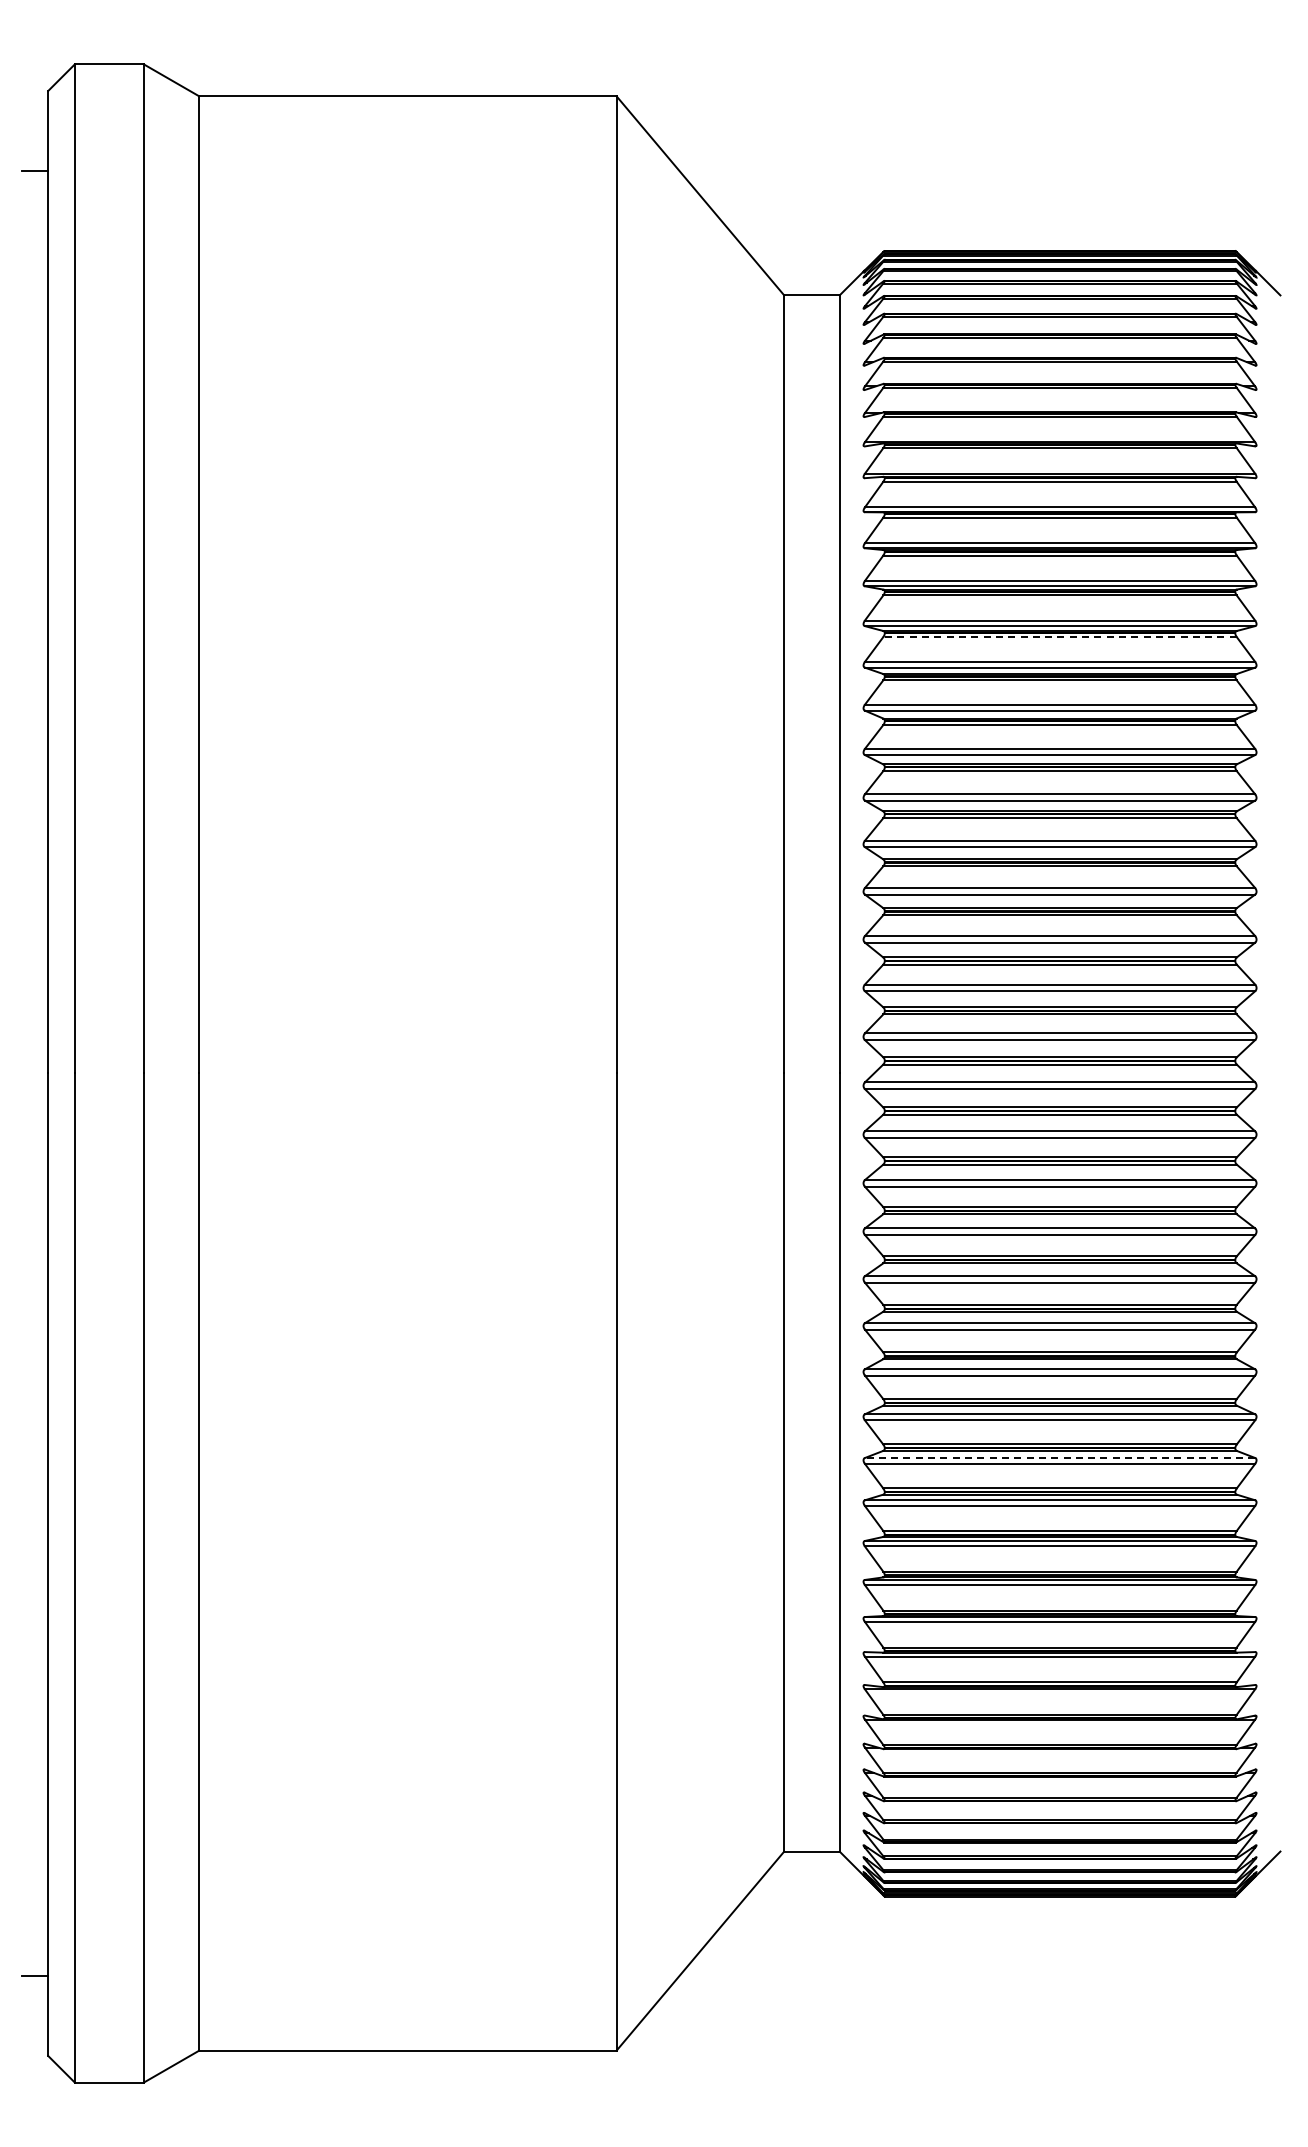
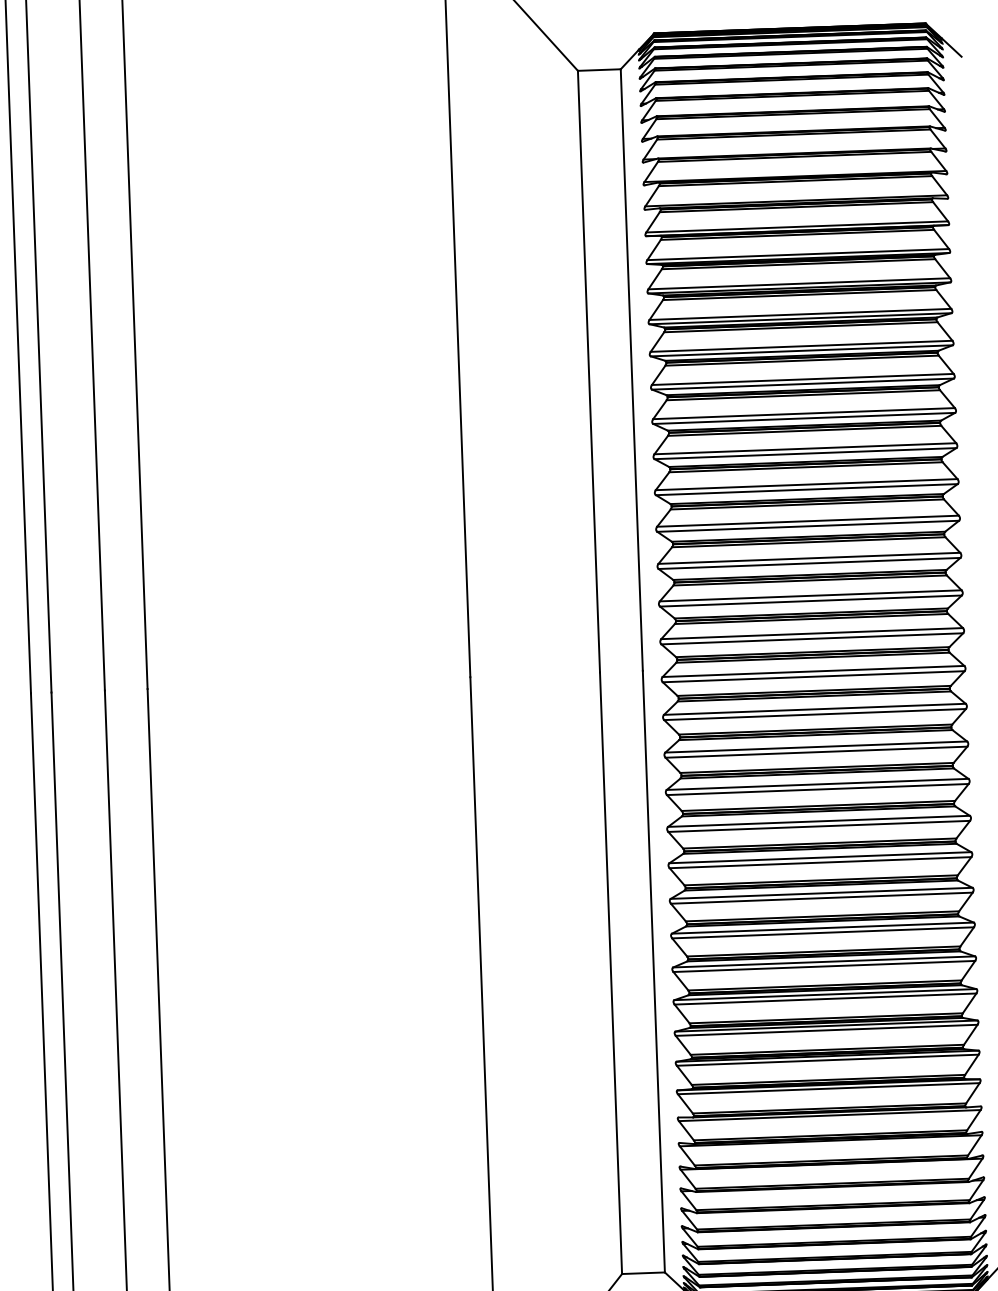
line: (1060, 637) -> (801, 327), dashed -> solid
line: (1059, 1458) -> (823, 962), dashed -> solid

